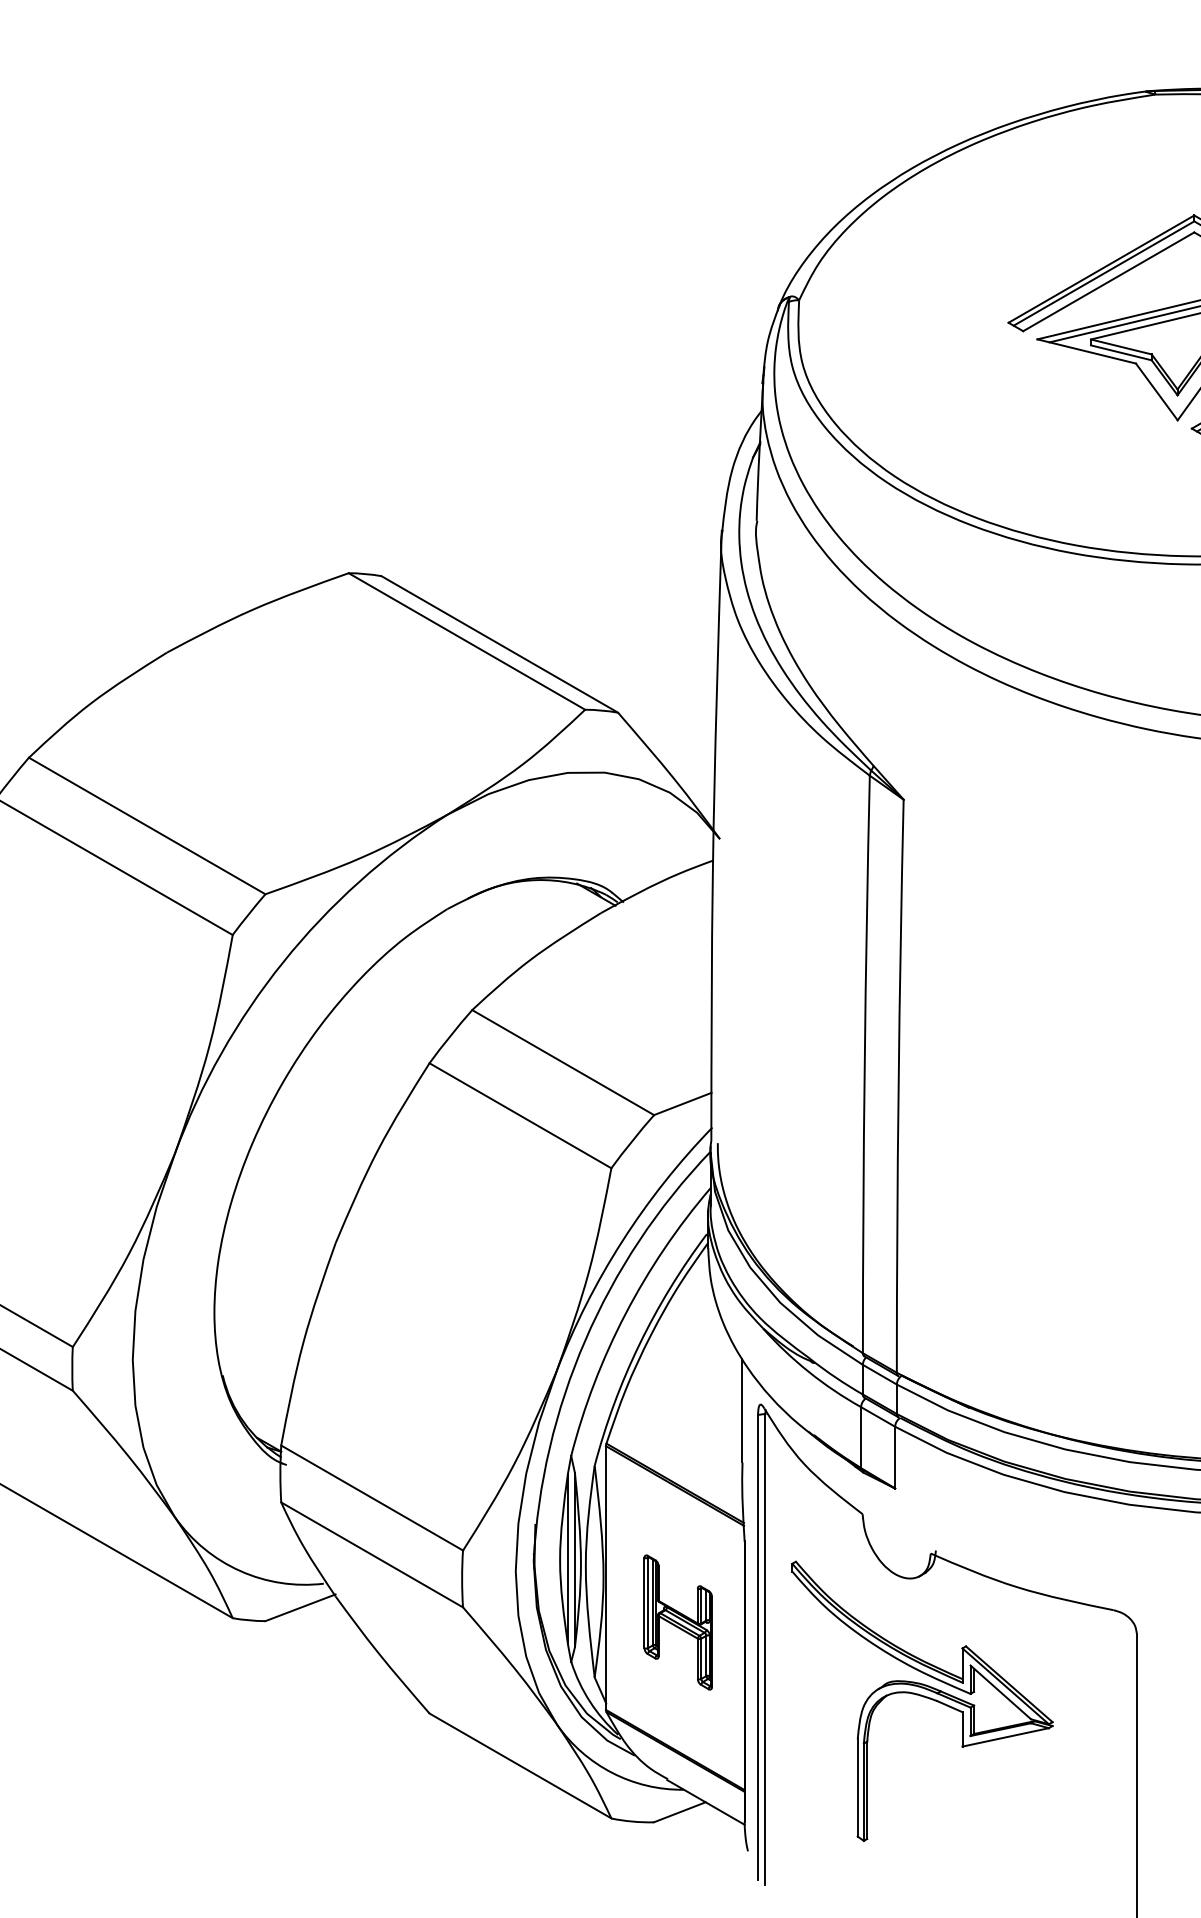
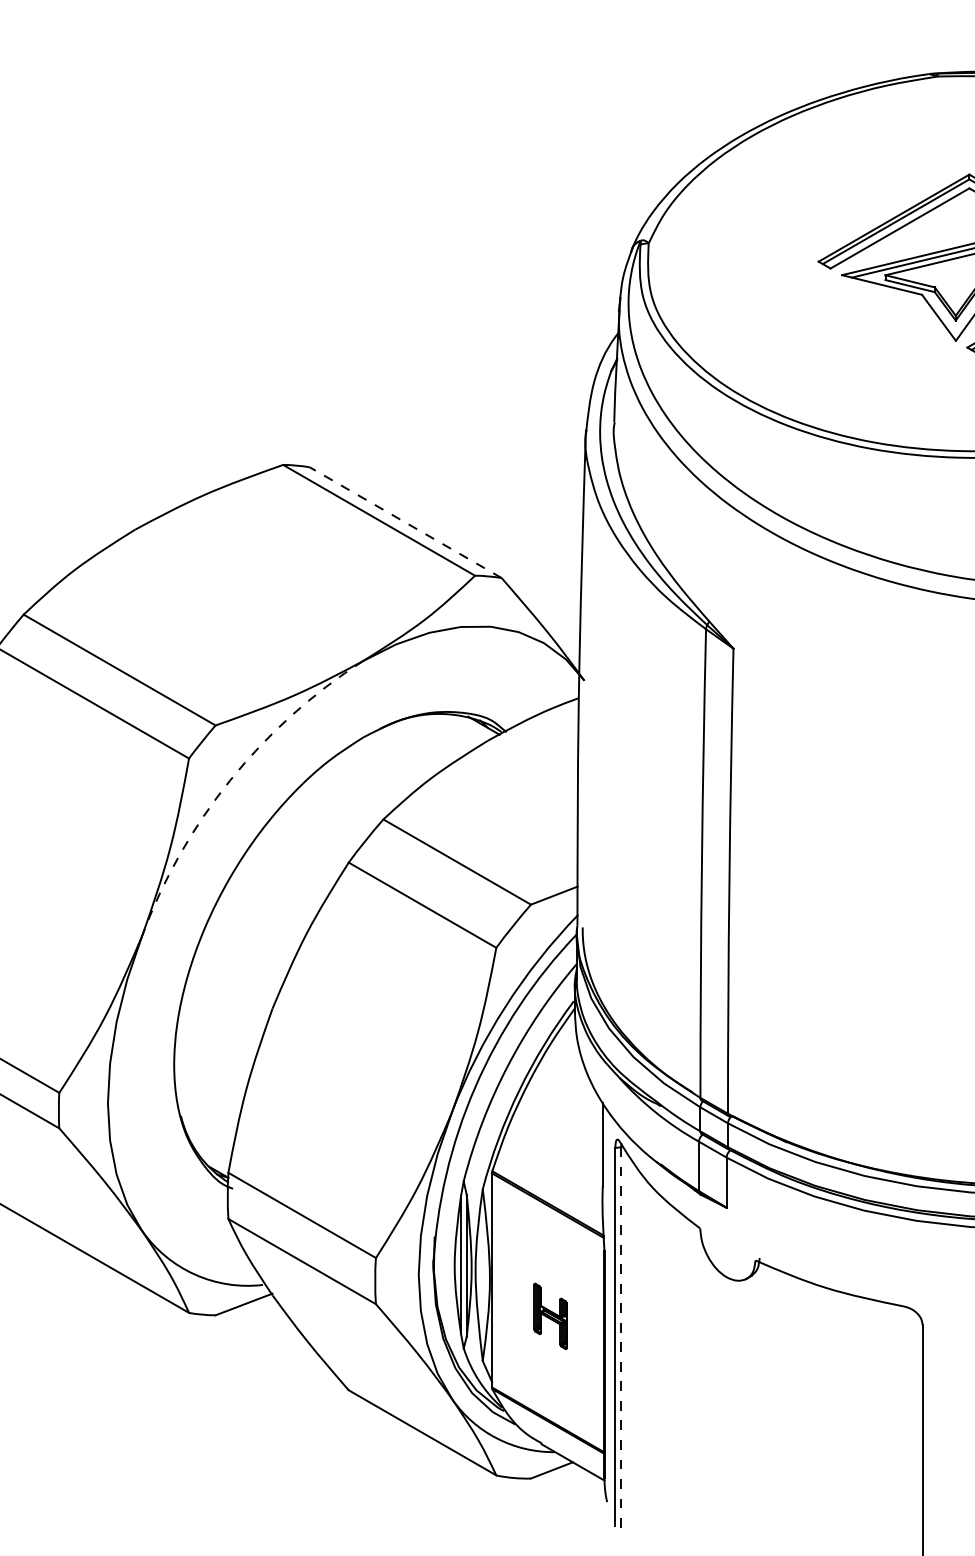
line: (499, 644) -> (405, 522), solid -> dashed
arc: (283, 961) -> (230, 780), solid -> dashed
part: (677, 1622) -> (549, 1316), size x0.6
line: (765, 1649) -> (621, 1338), solid -> dashed
part: (922, 1700) -> (748, 1379), removed

